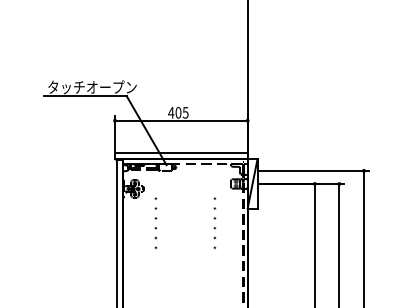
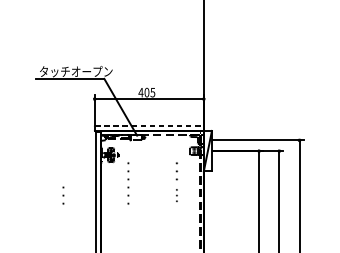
line: (182, 153) -> (150, 126), solid -> dashed
part: (76, 237) -> (63, 195), added
part: (214, 237) -> (176, 195), size x0.7

